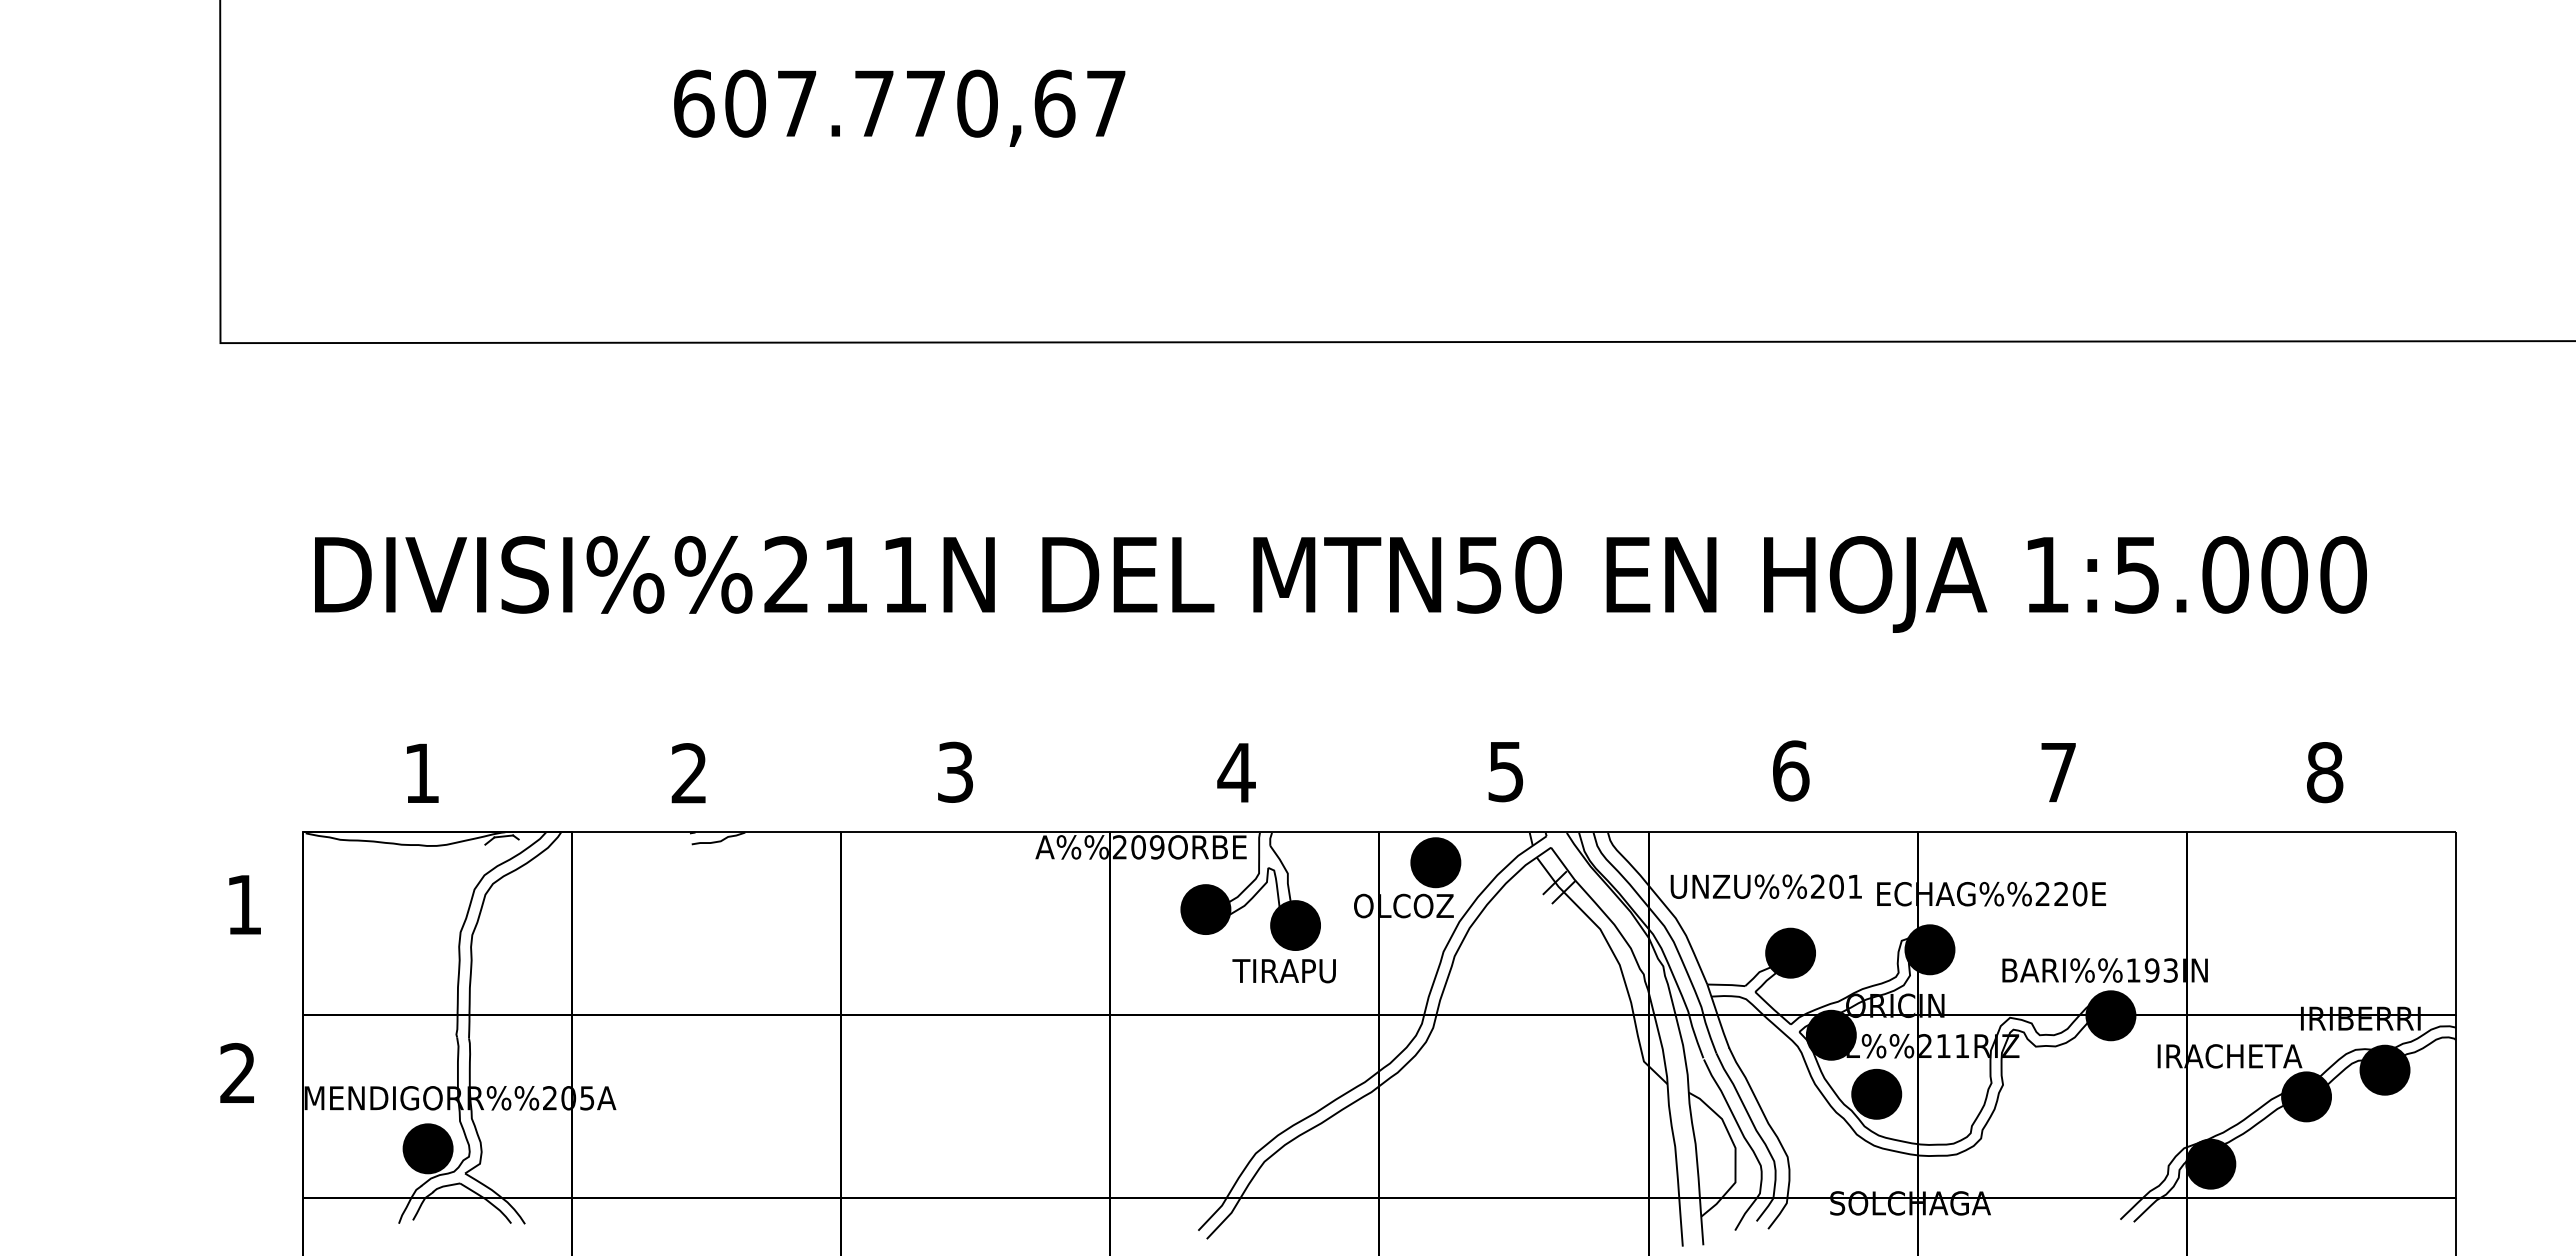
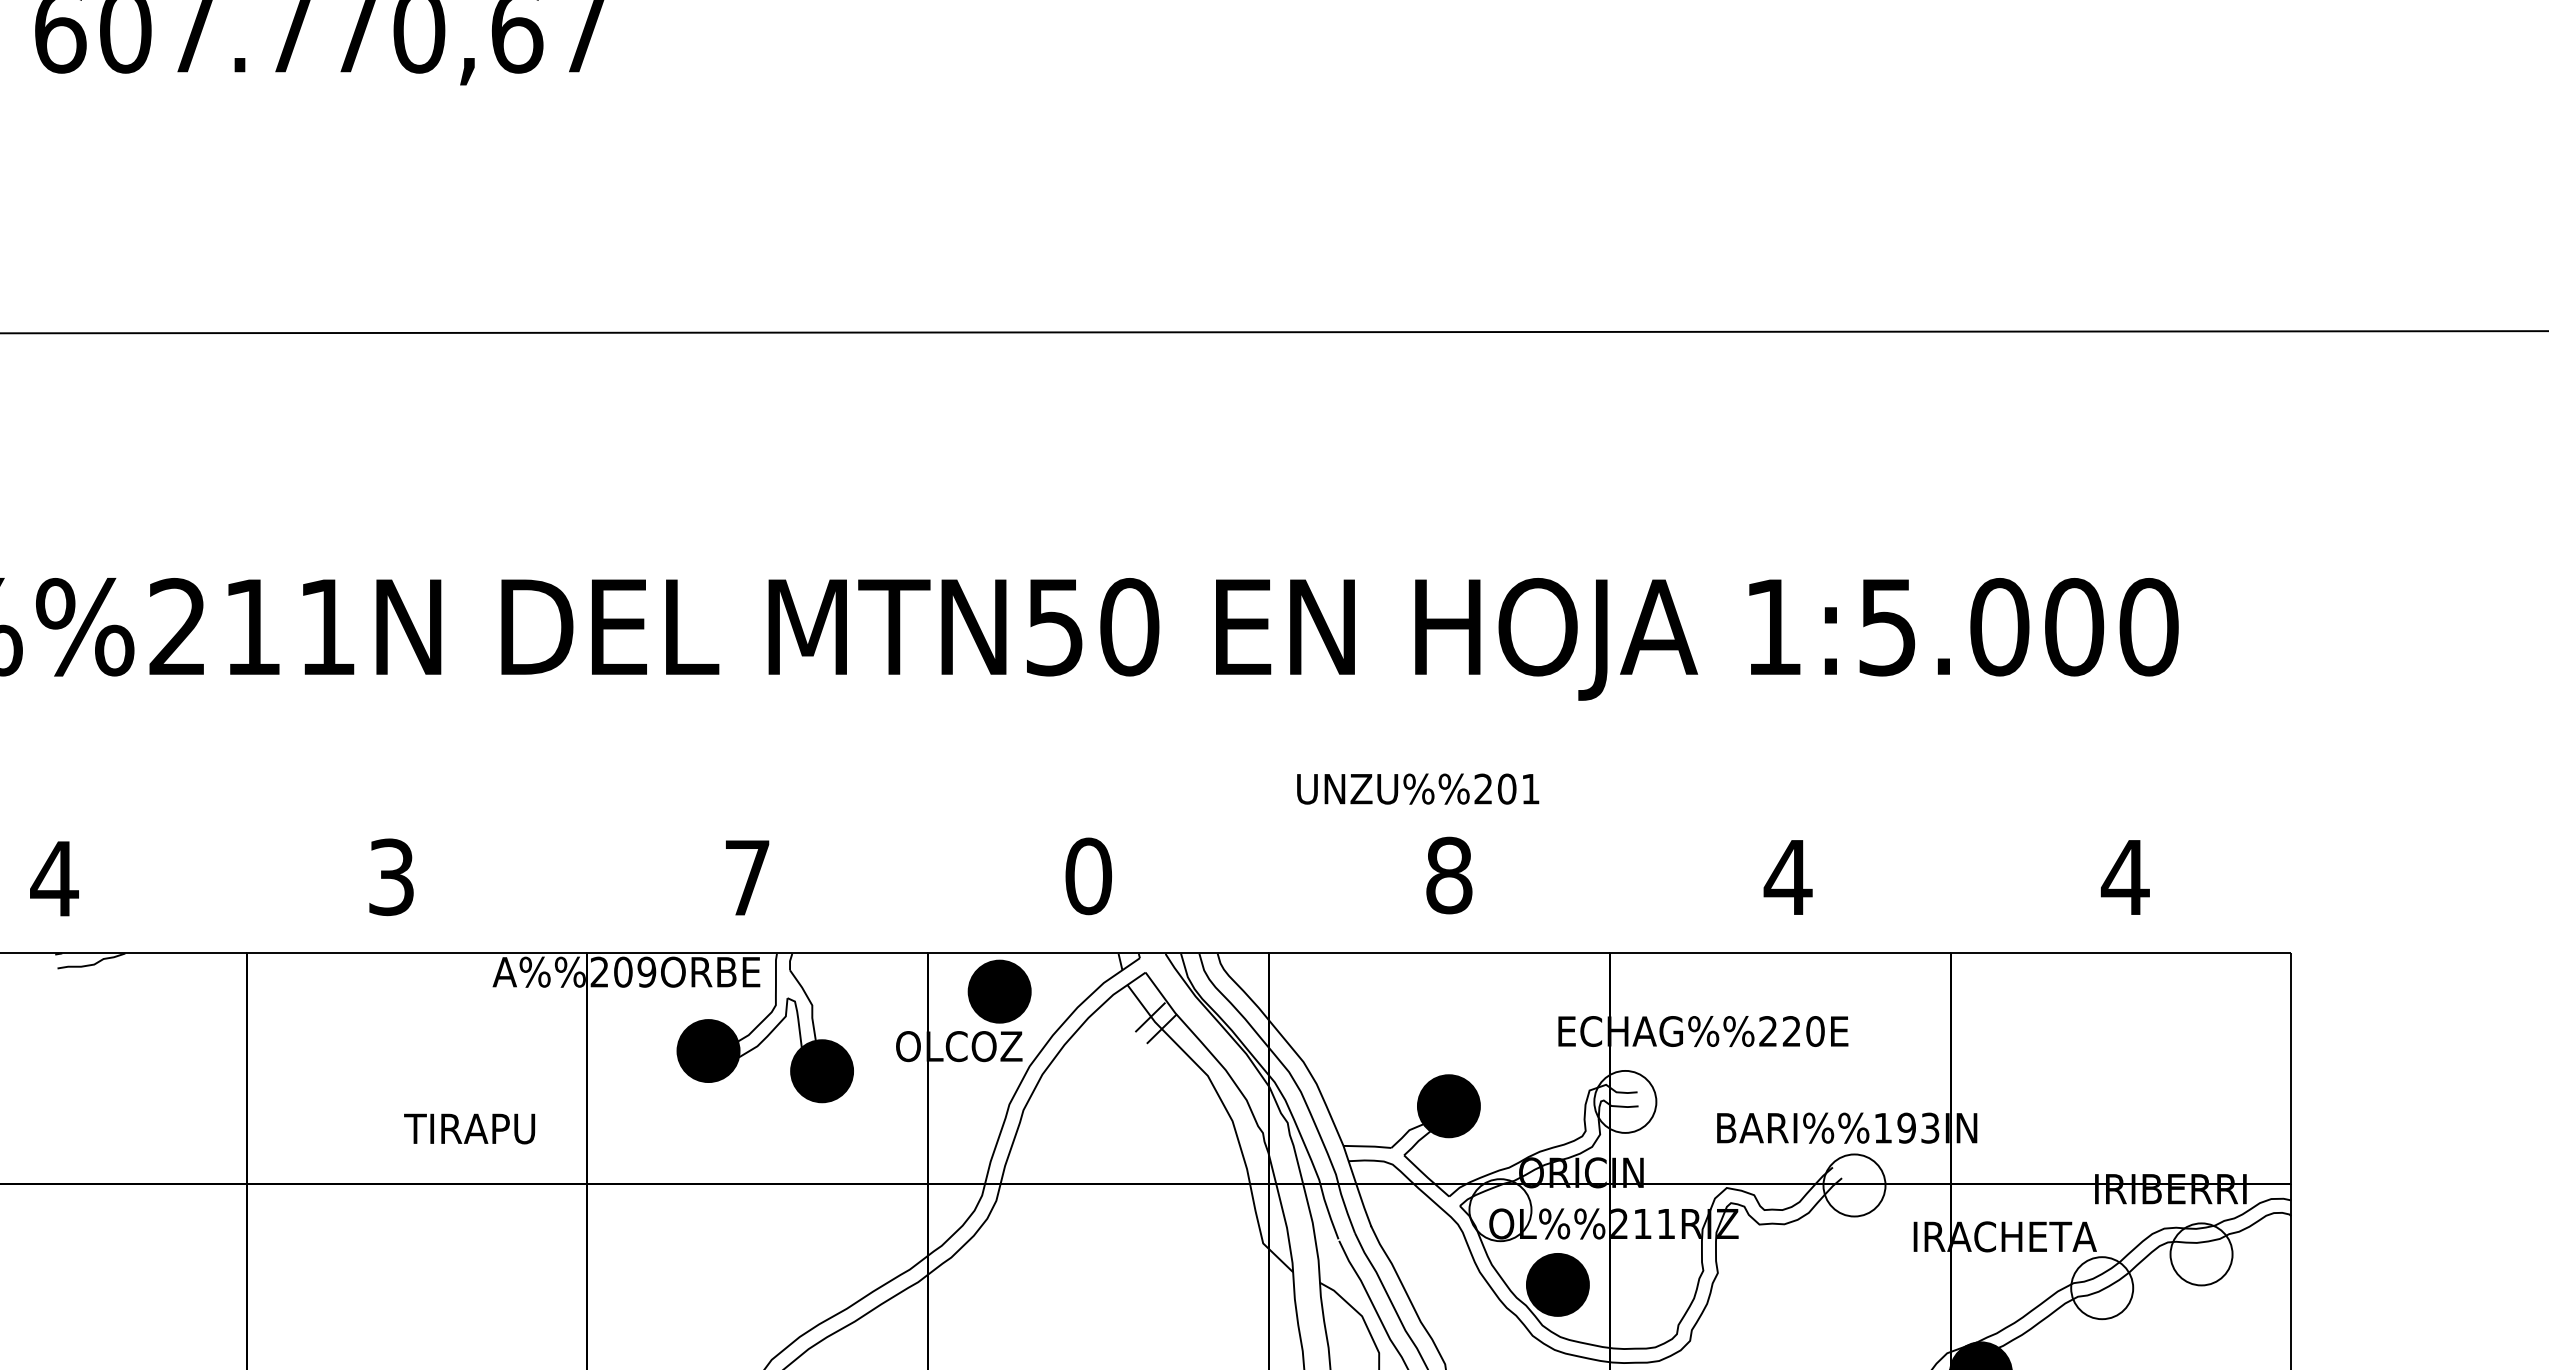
text: (1790, 770) -> (1448, 874), 6 -> 8
text: (1505, 771) -> (1087, 876), 5 -> 0
text: (1236, 772) -> (747, 877), 4 -> 7
text: (2058, 772) -> (1788, 877), 7 -> 4
text: (2324, 772) -> (2124, 877), 8 -> 4
text: (689, 773) -> (54, 878), 2 -> 4
text: (1765, 886) -> (1417, 788), moved
fill: (1929, 949) -> (1624, 1101), removed
text: (1283, 971) -> (468, 1129), moved
fill: (2110, 1015) -> (1853, 1185), removed
fill: (1830, 1034) -> (1499, 1209), removed
fill: (2384, 1069) -> (2200, 1253), removed
fill: (2306, 1096) -> (2102, 1287), removed

